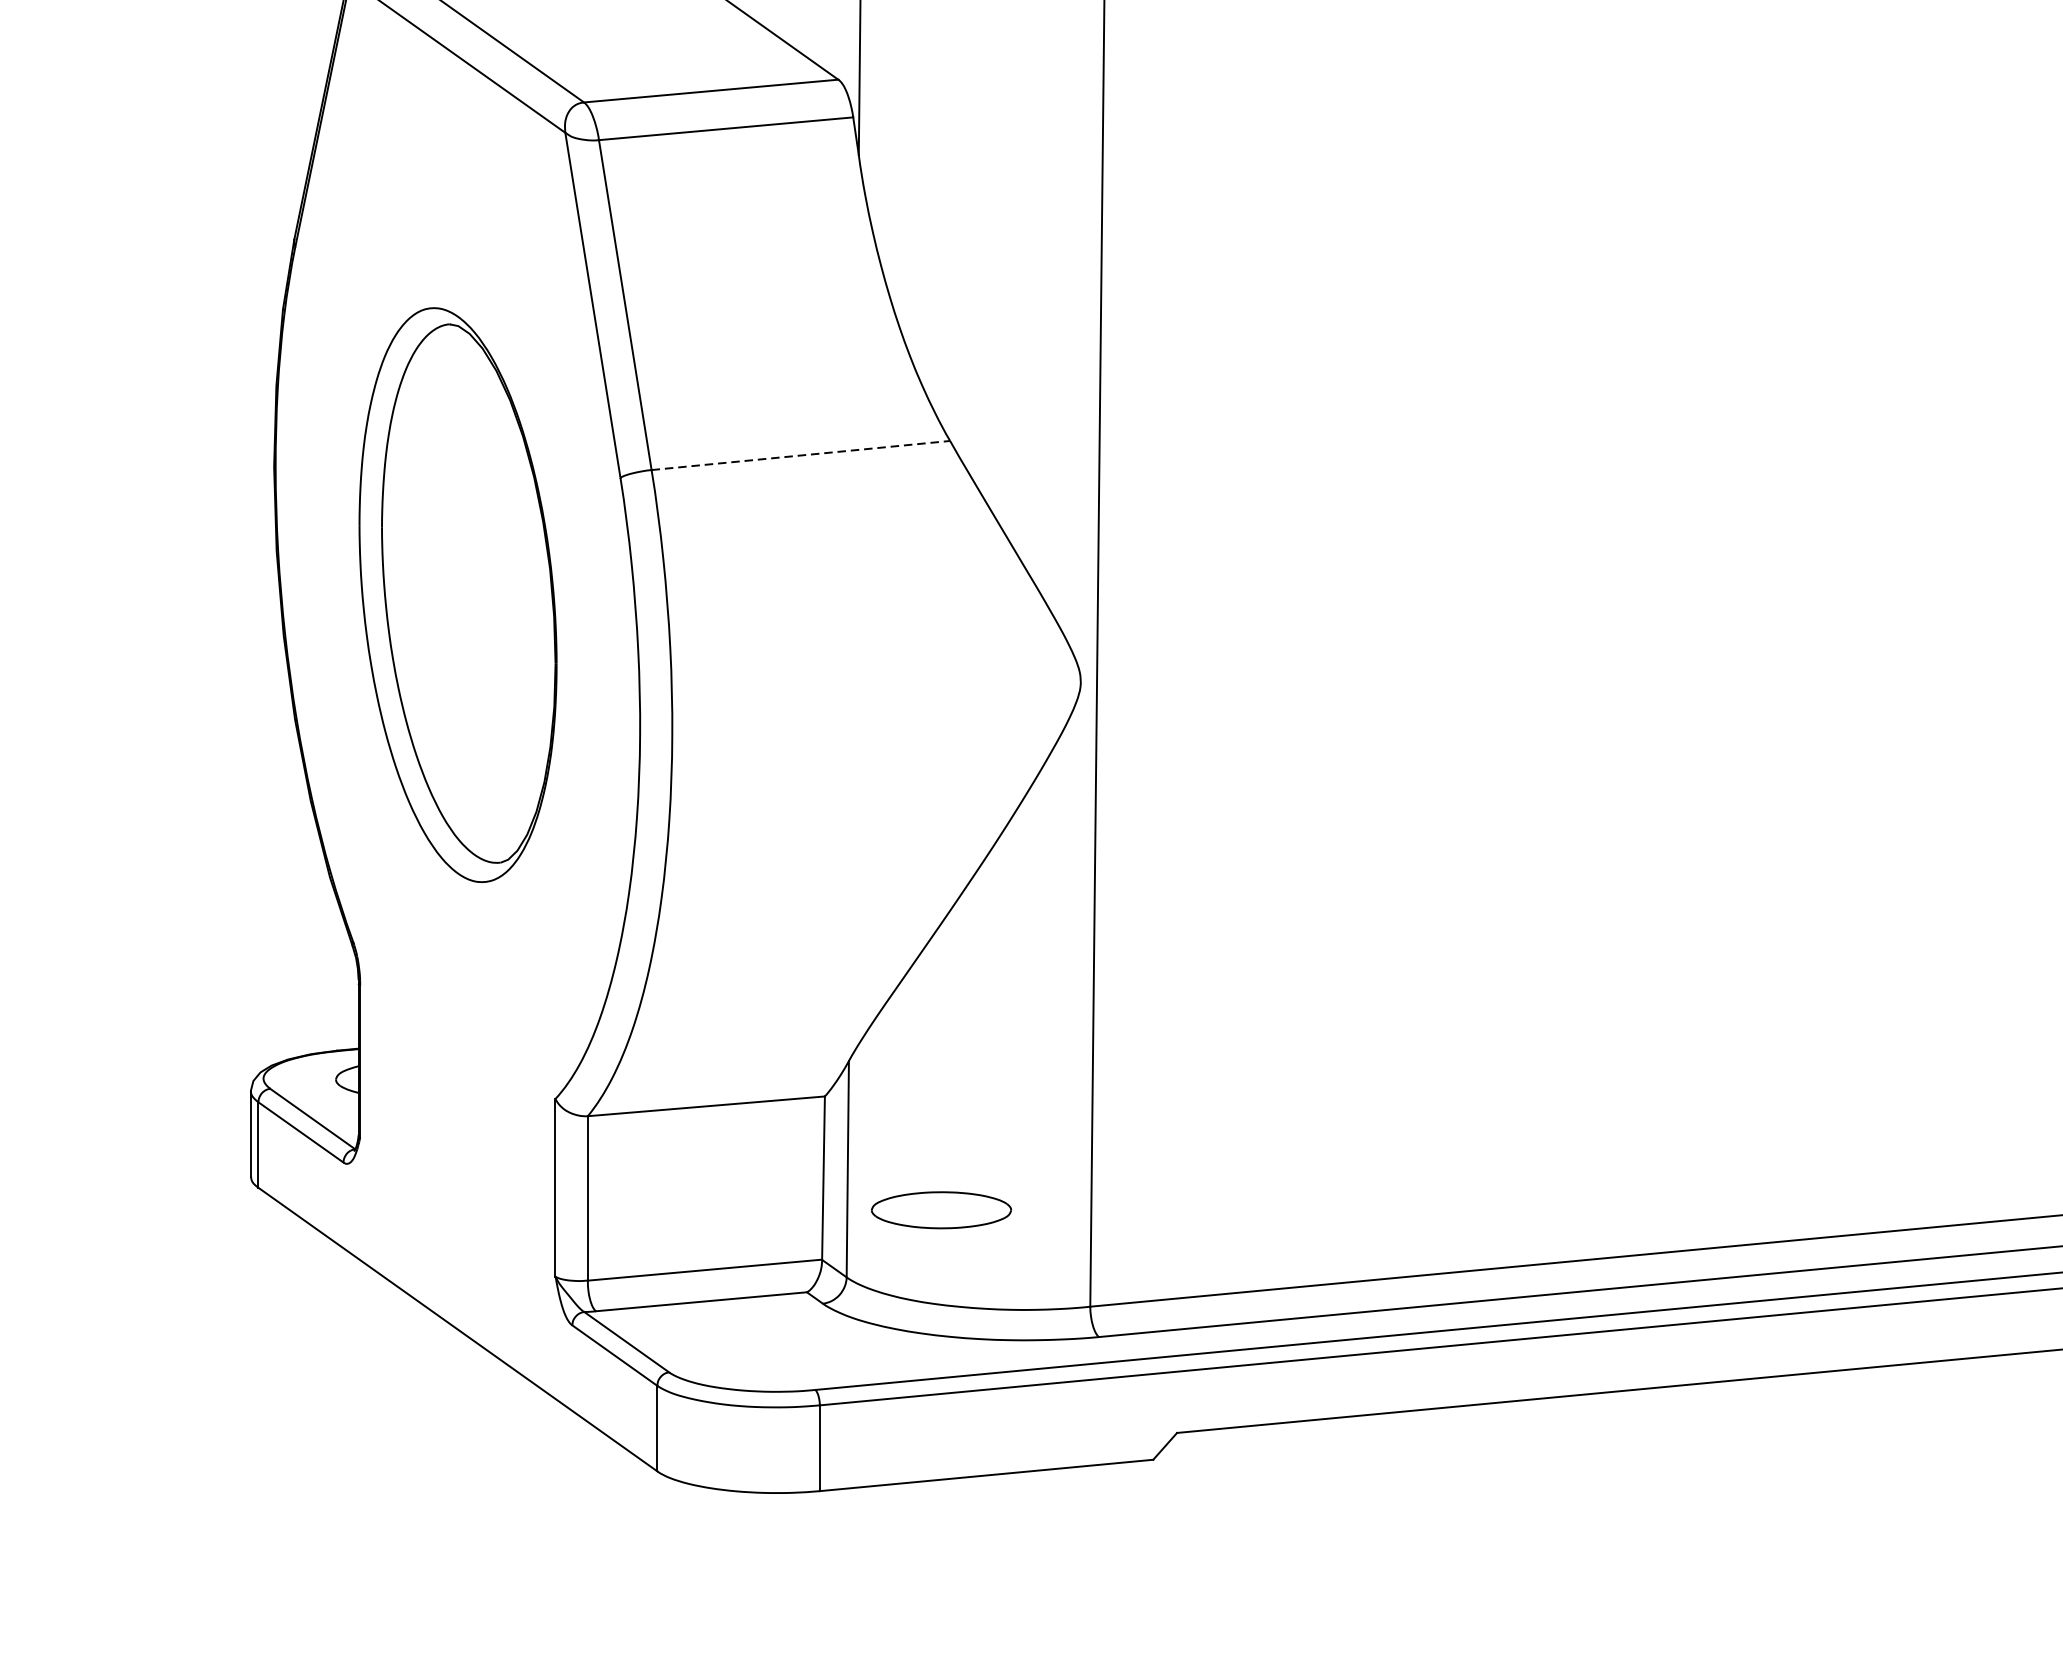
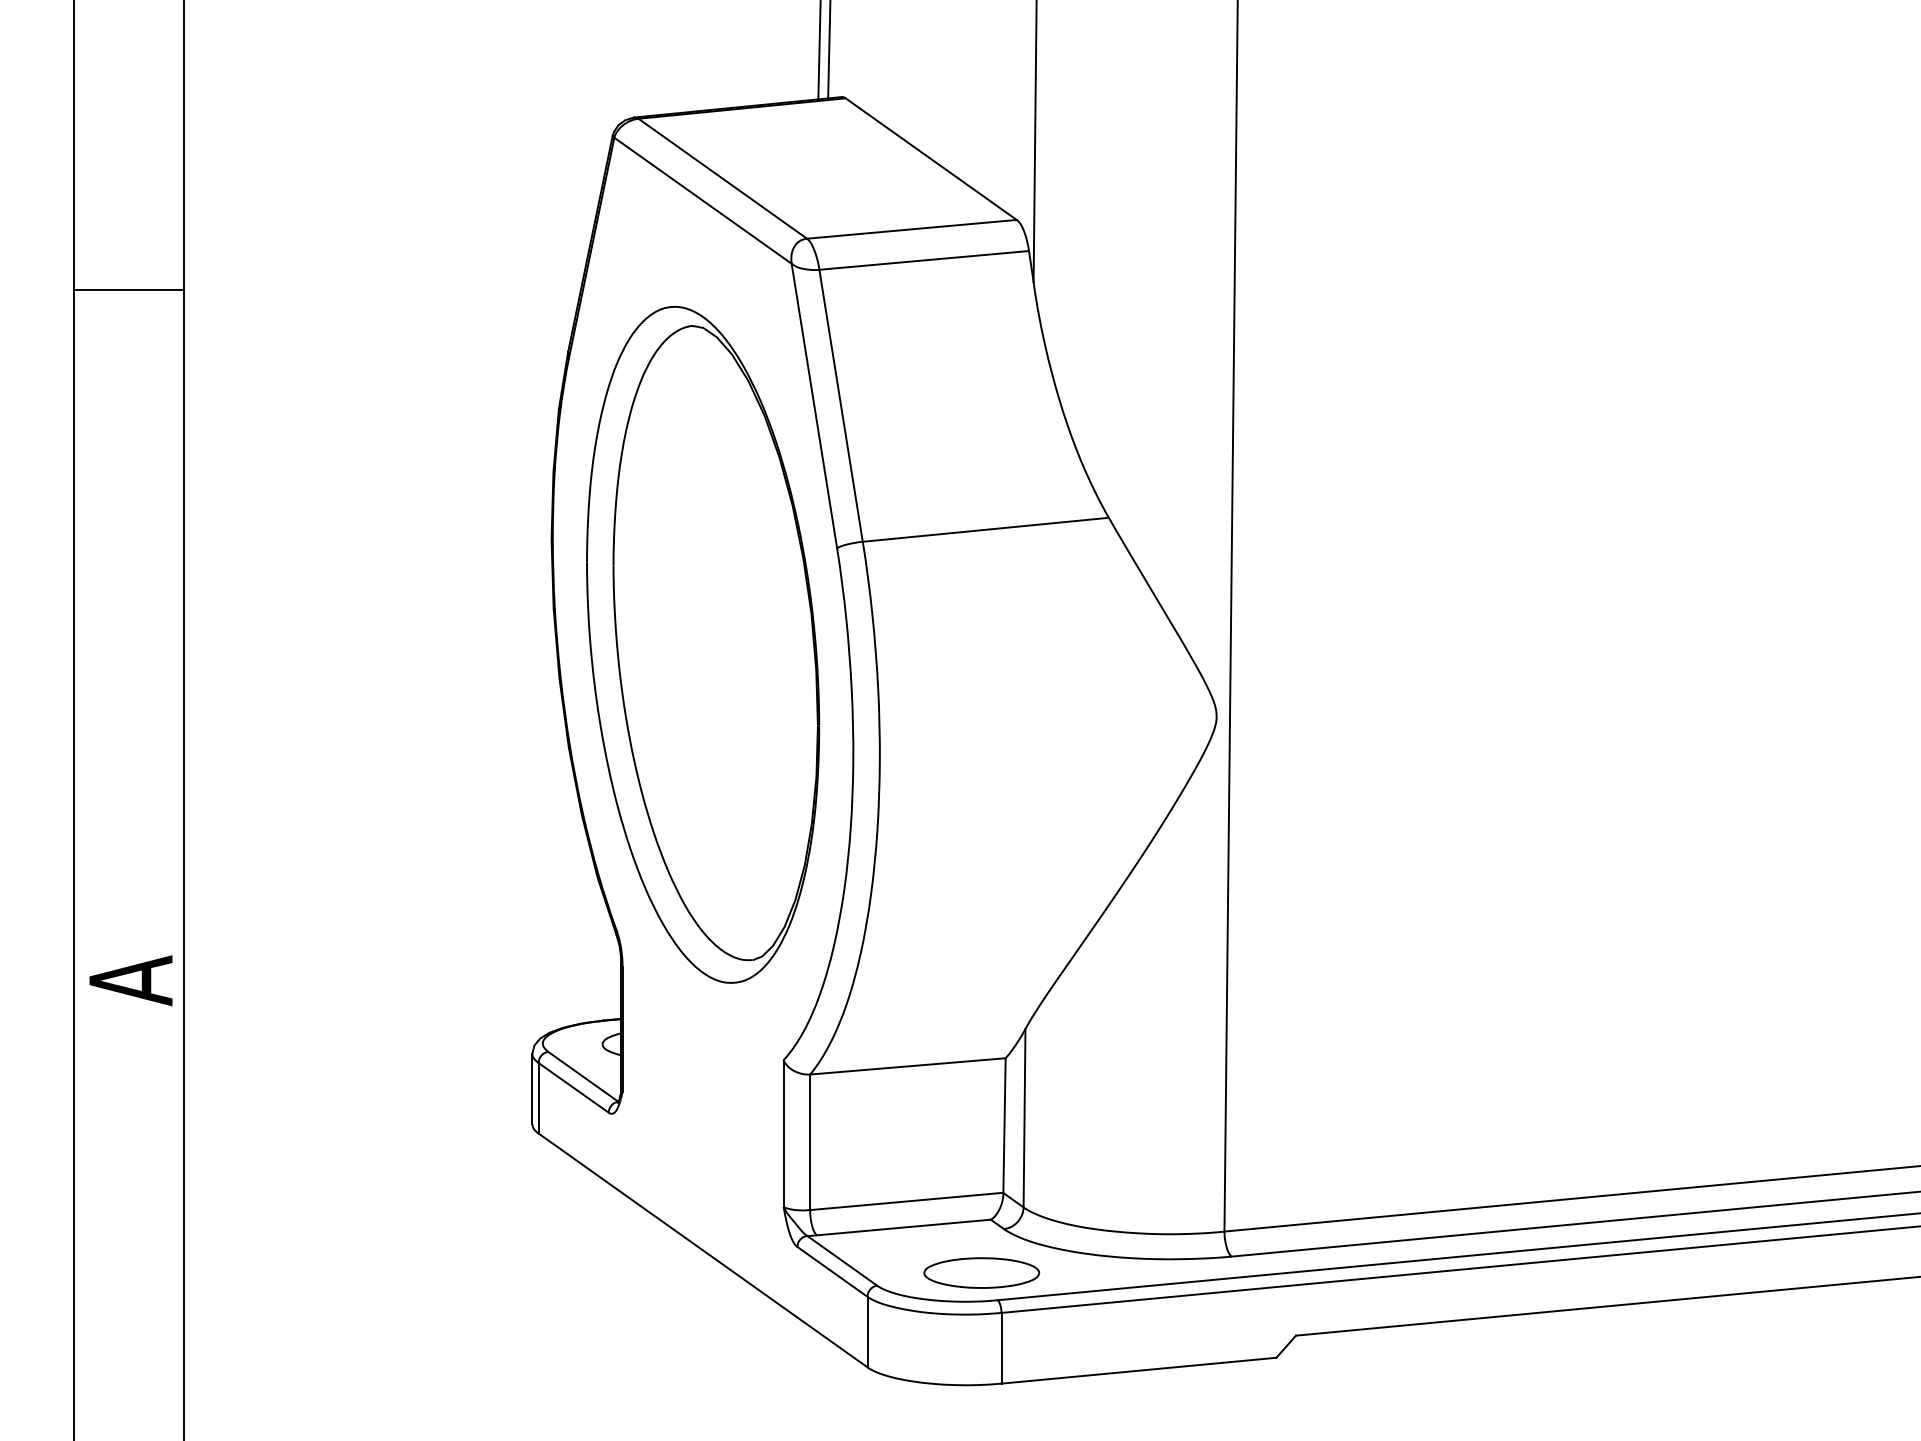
line: (800, 455) -> (985, 529), dashed -> solid
part: (458, 594) -> (703, 644), size x1.43
part: (941, 1209) -> (981, 1272), moved

